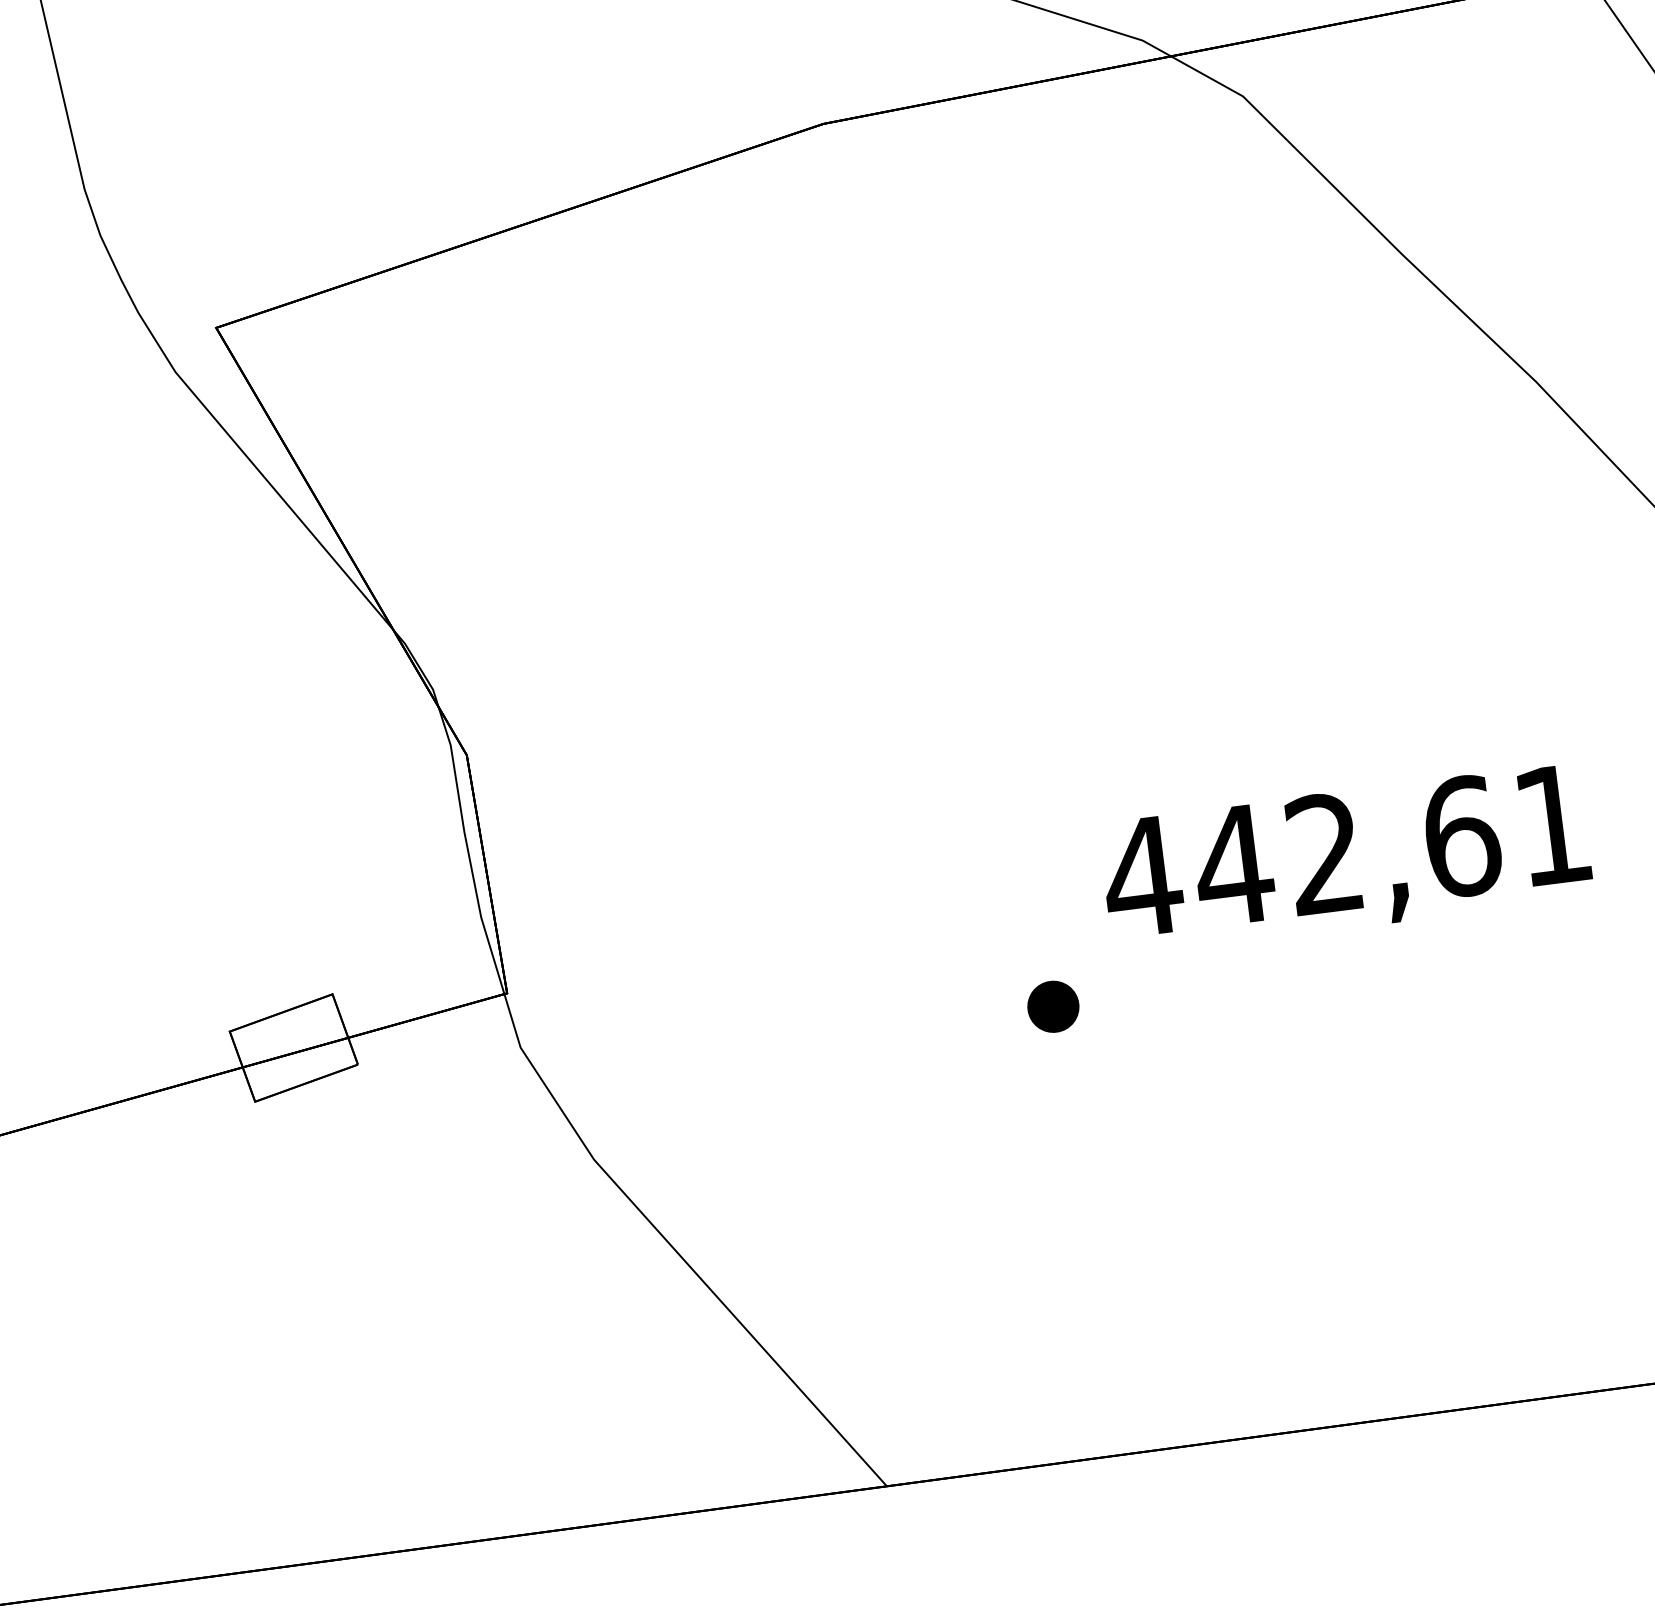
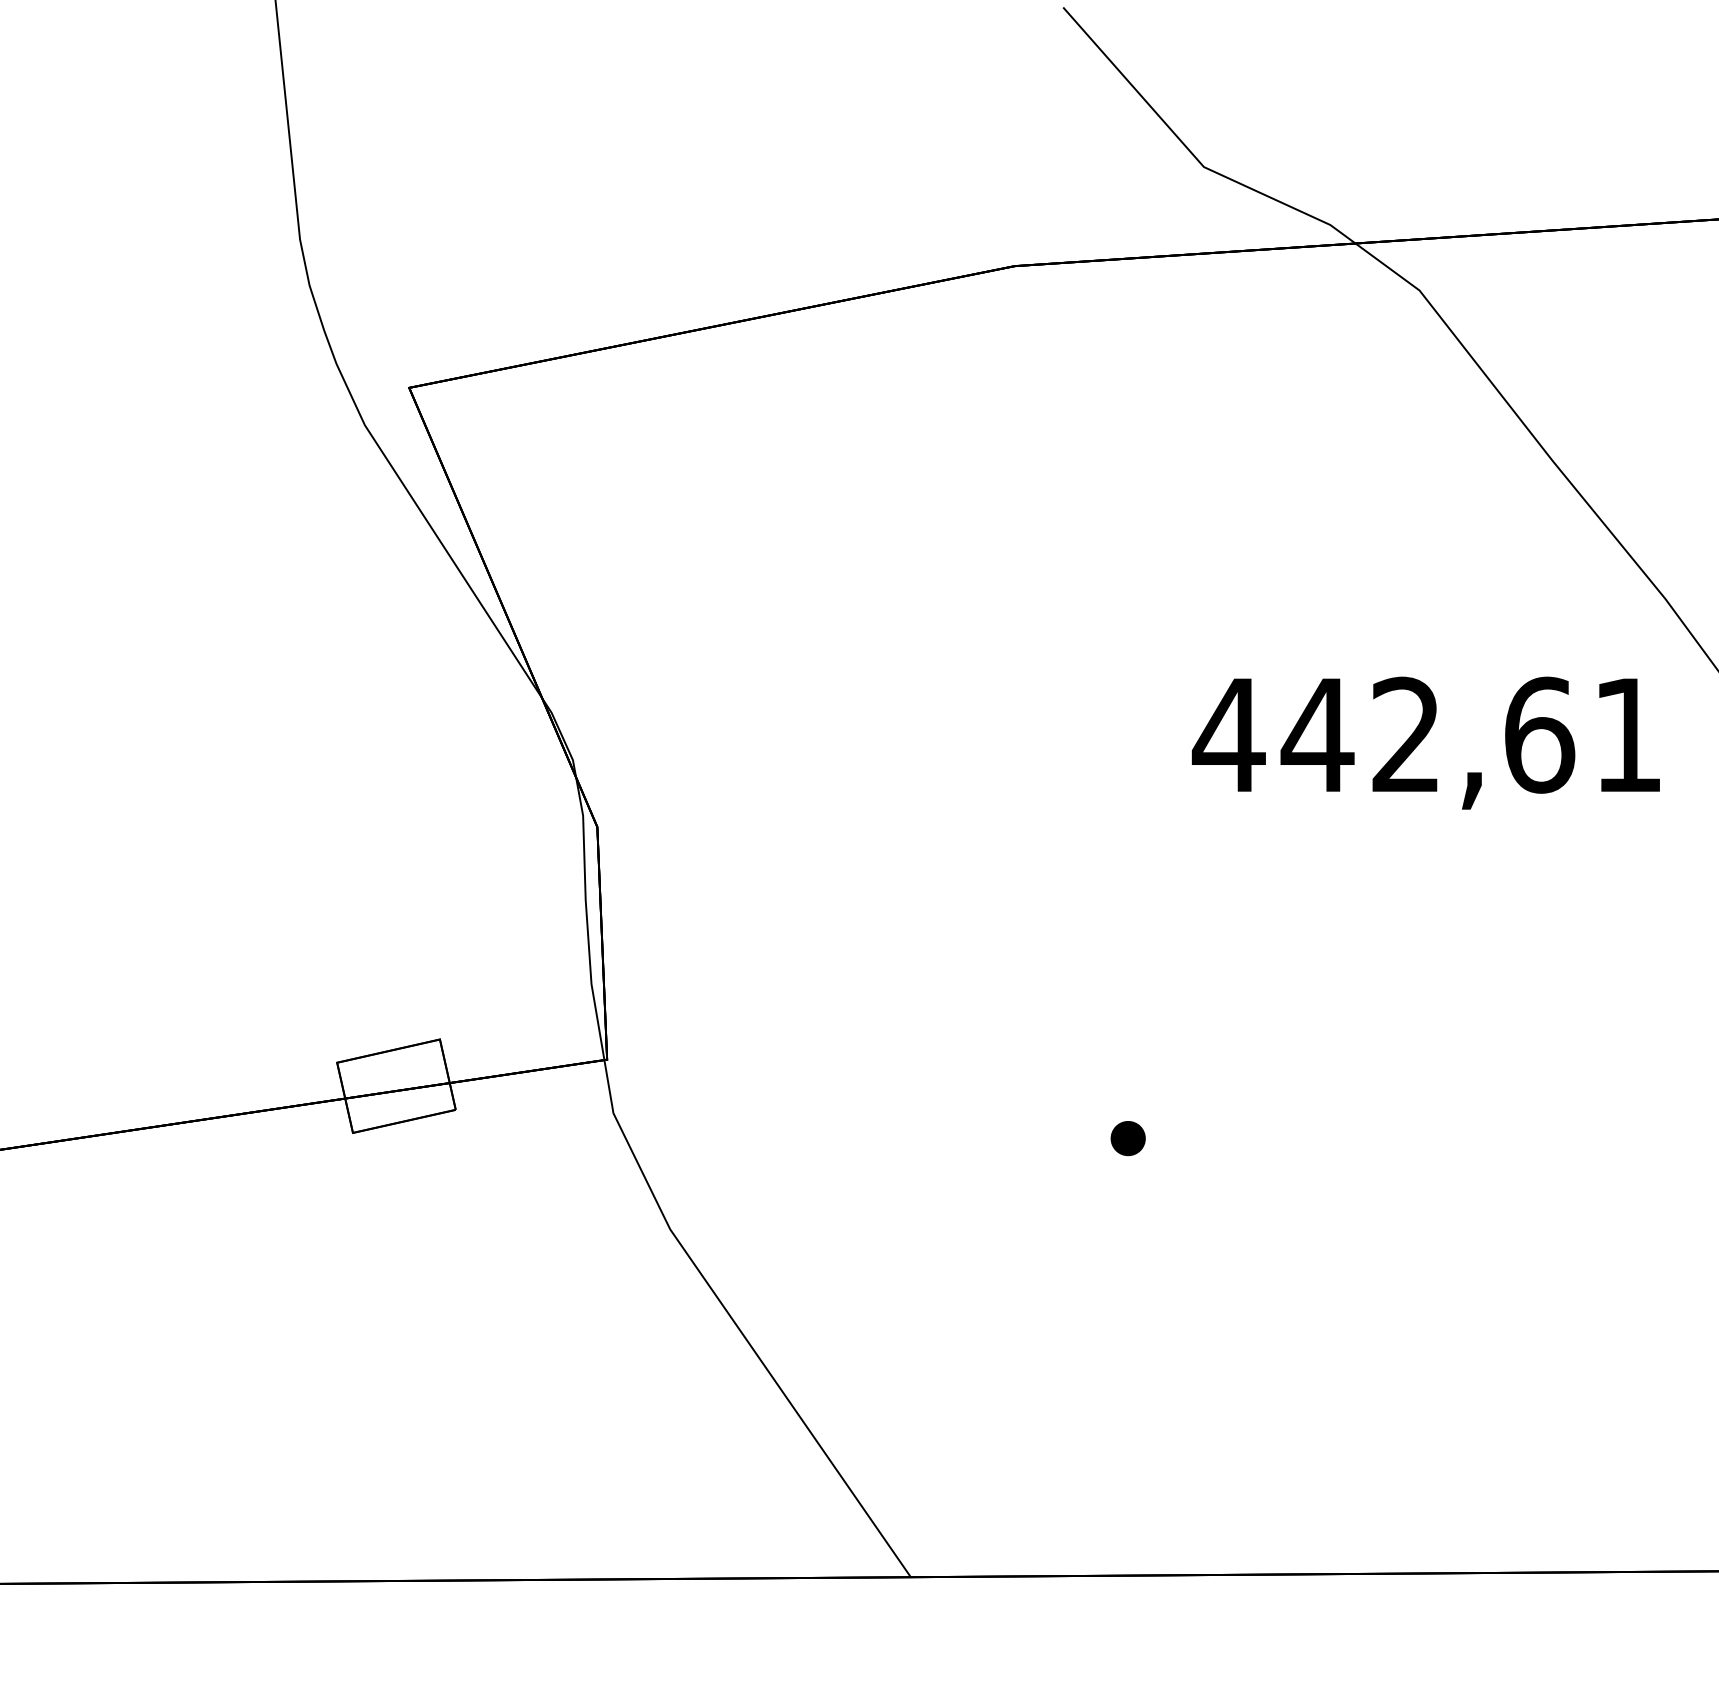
text: (1345, 859) -> (1425, 742), moved
part: (1053, 1006) -> (1128, 1138), size x0.7

